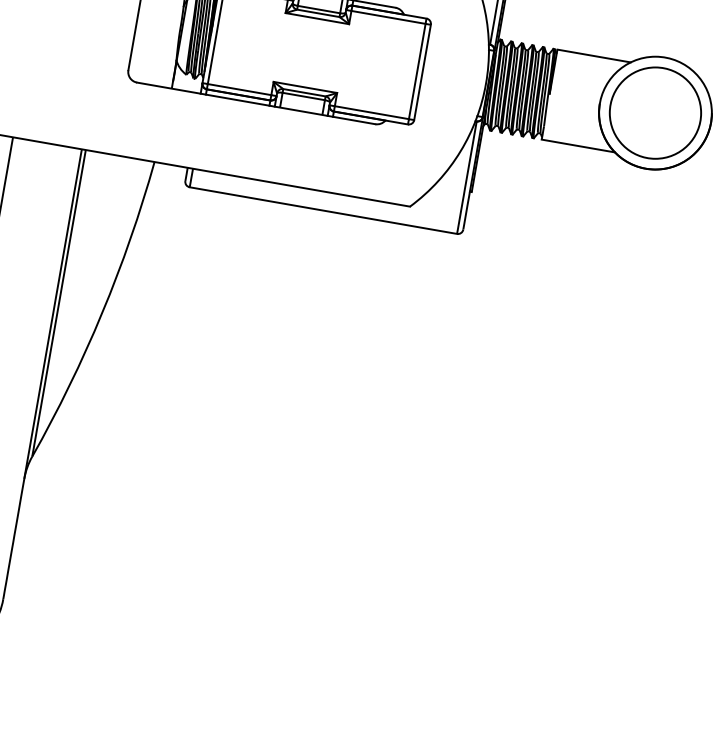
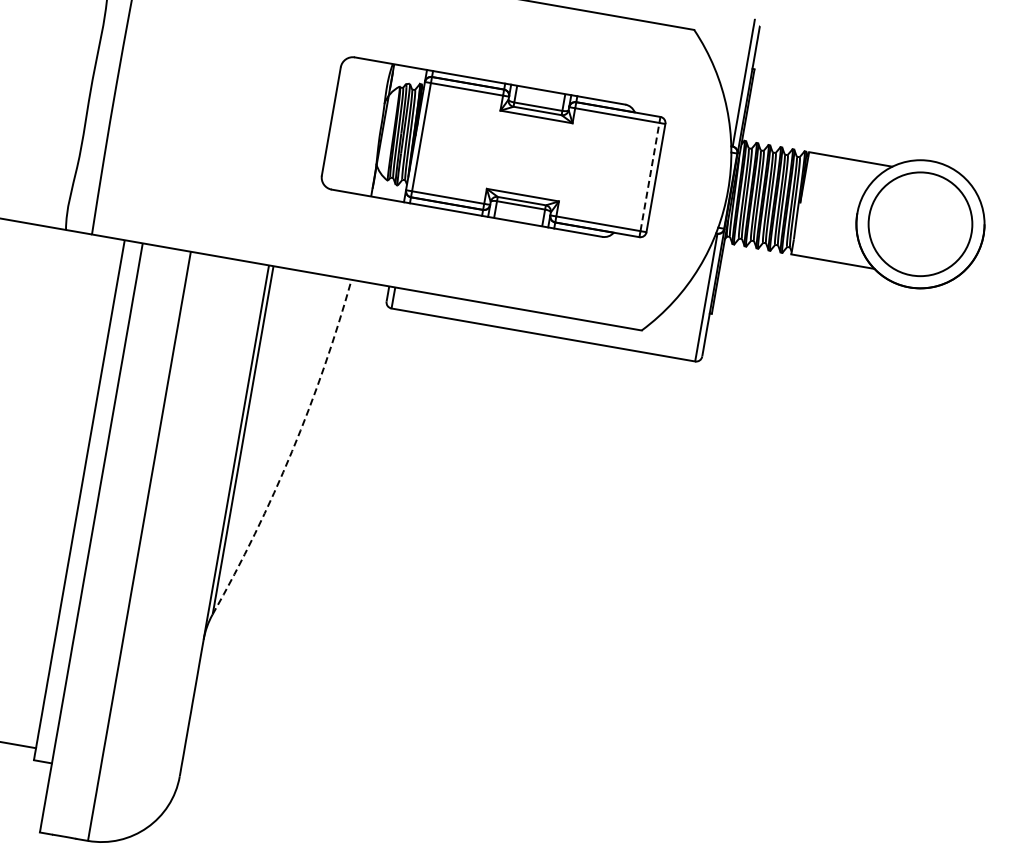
line: (416, 71) -> (649, 177), solid -> dashed
arc: (102, 313) -> (292, 451), solid -> dashed

